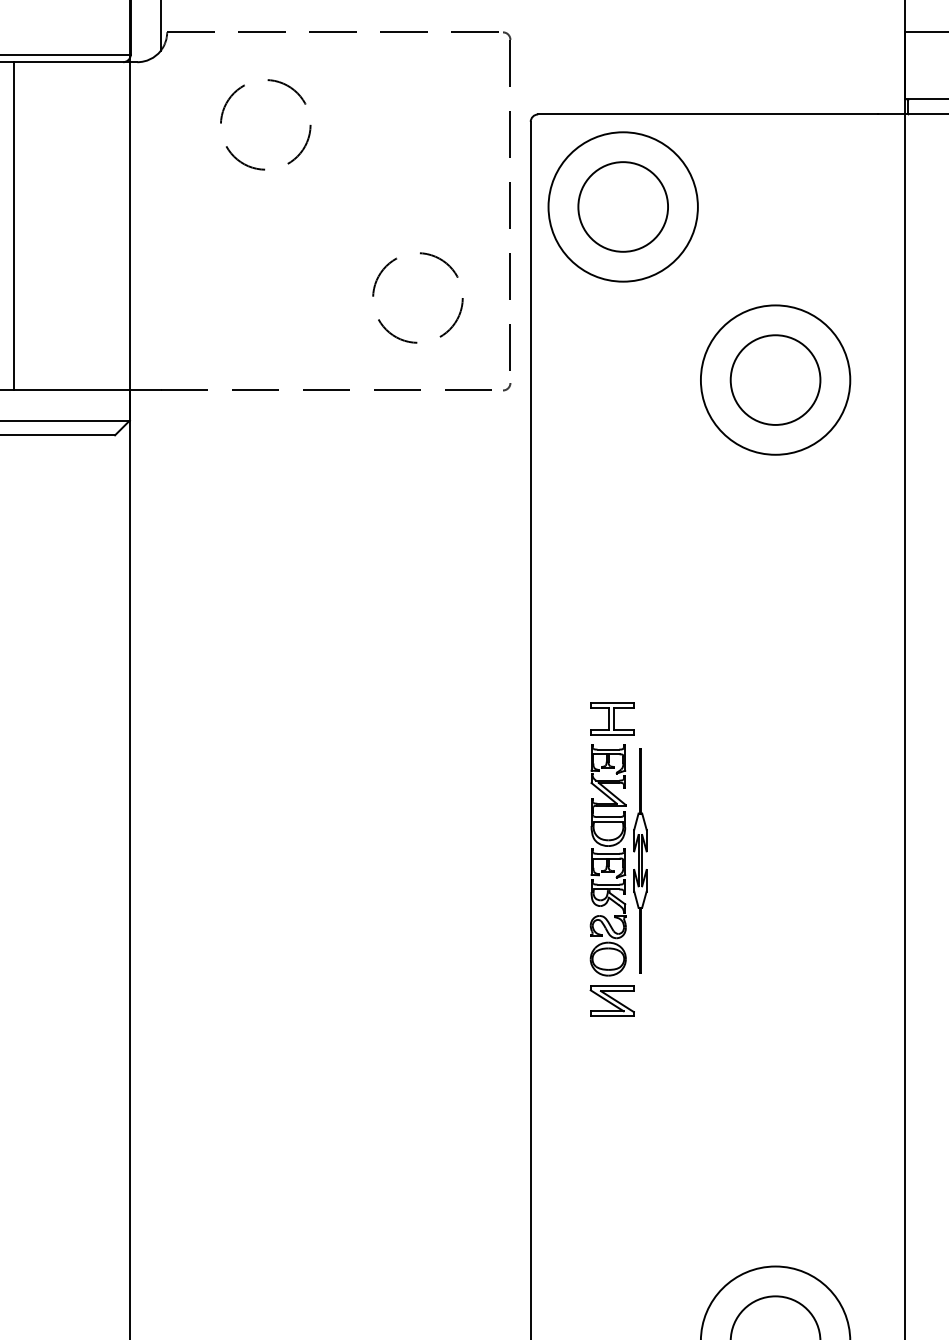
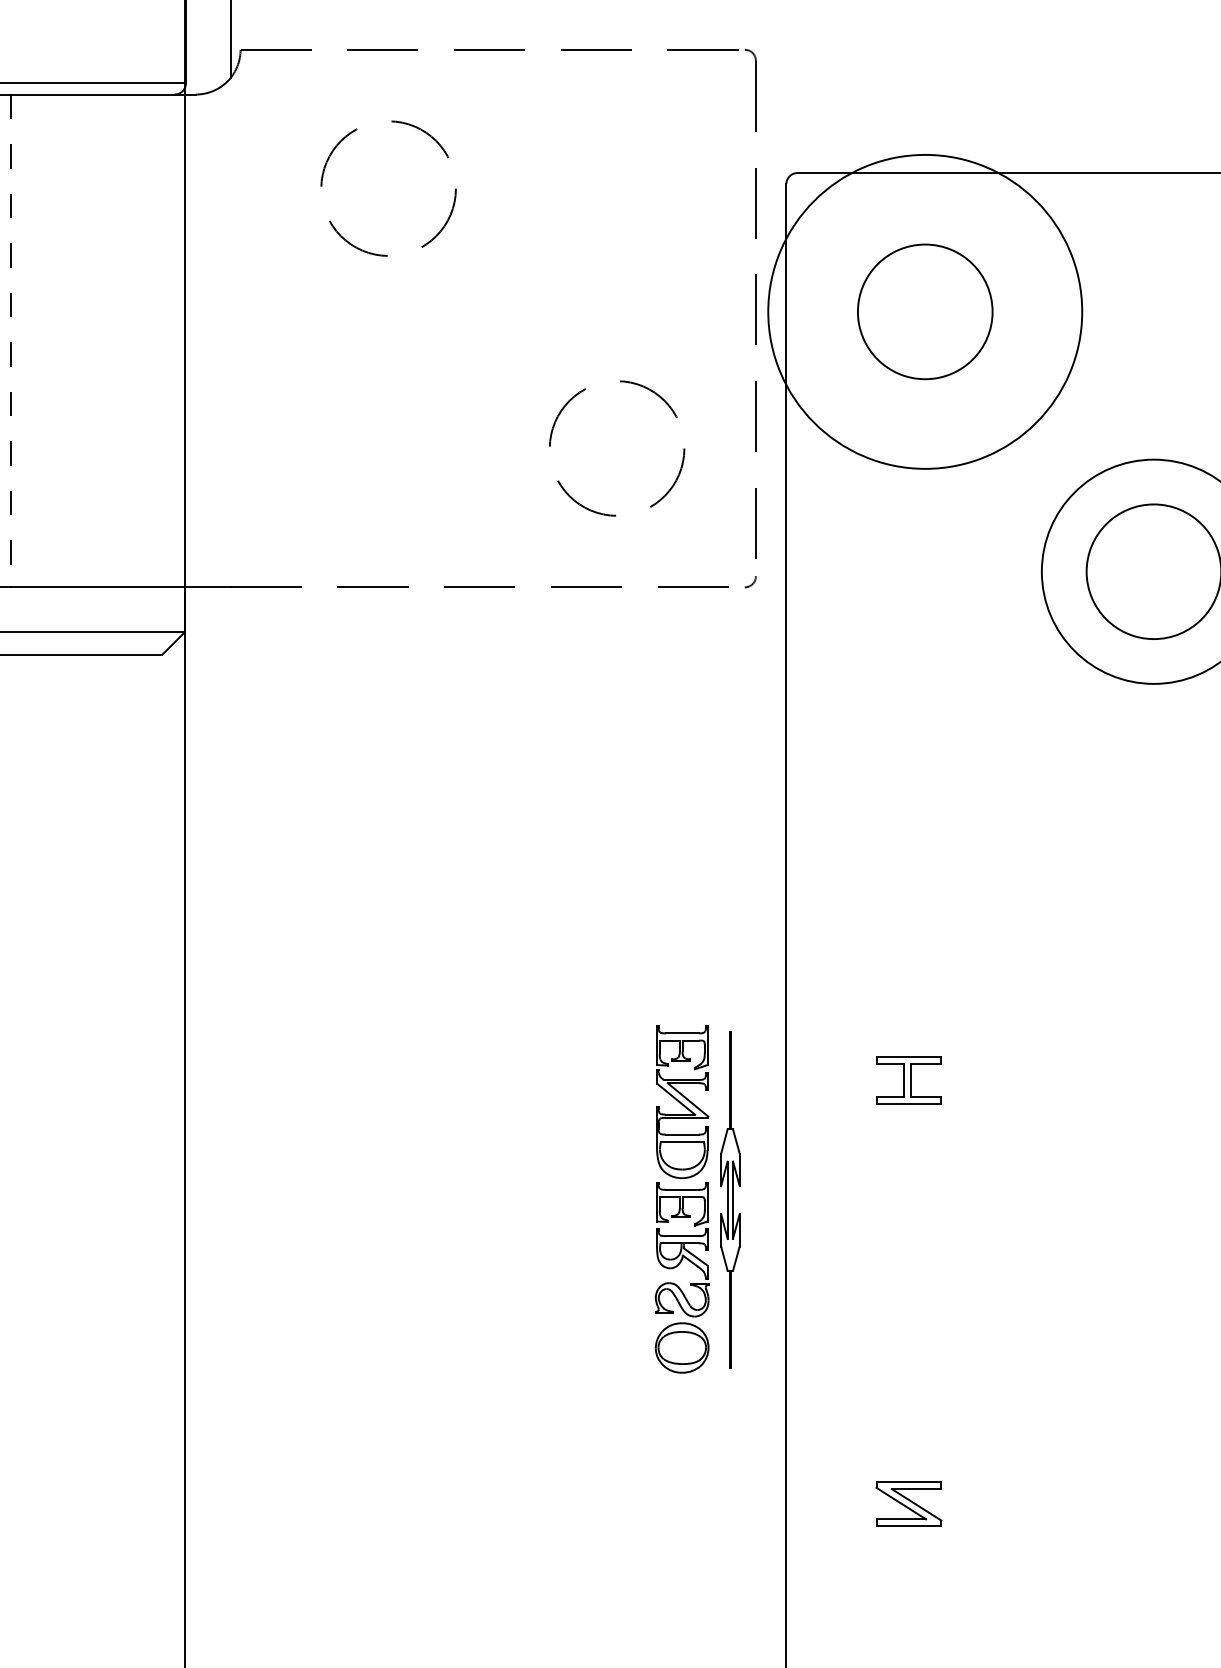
circle: (622, 206) -> (924, 311), size x1.4
line: (14, 226) -> (11, 341), solid -> dashed
part: (618, 860) -> (697, 1199), moved

